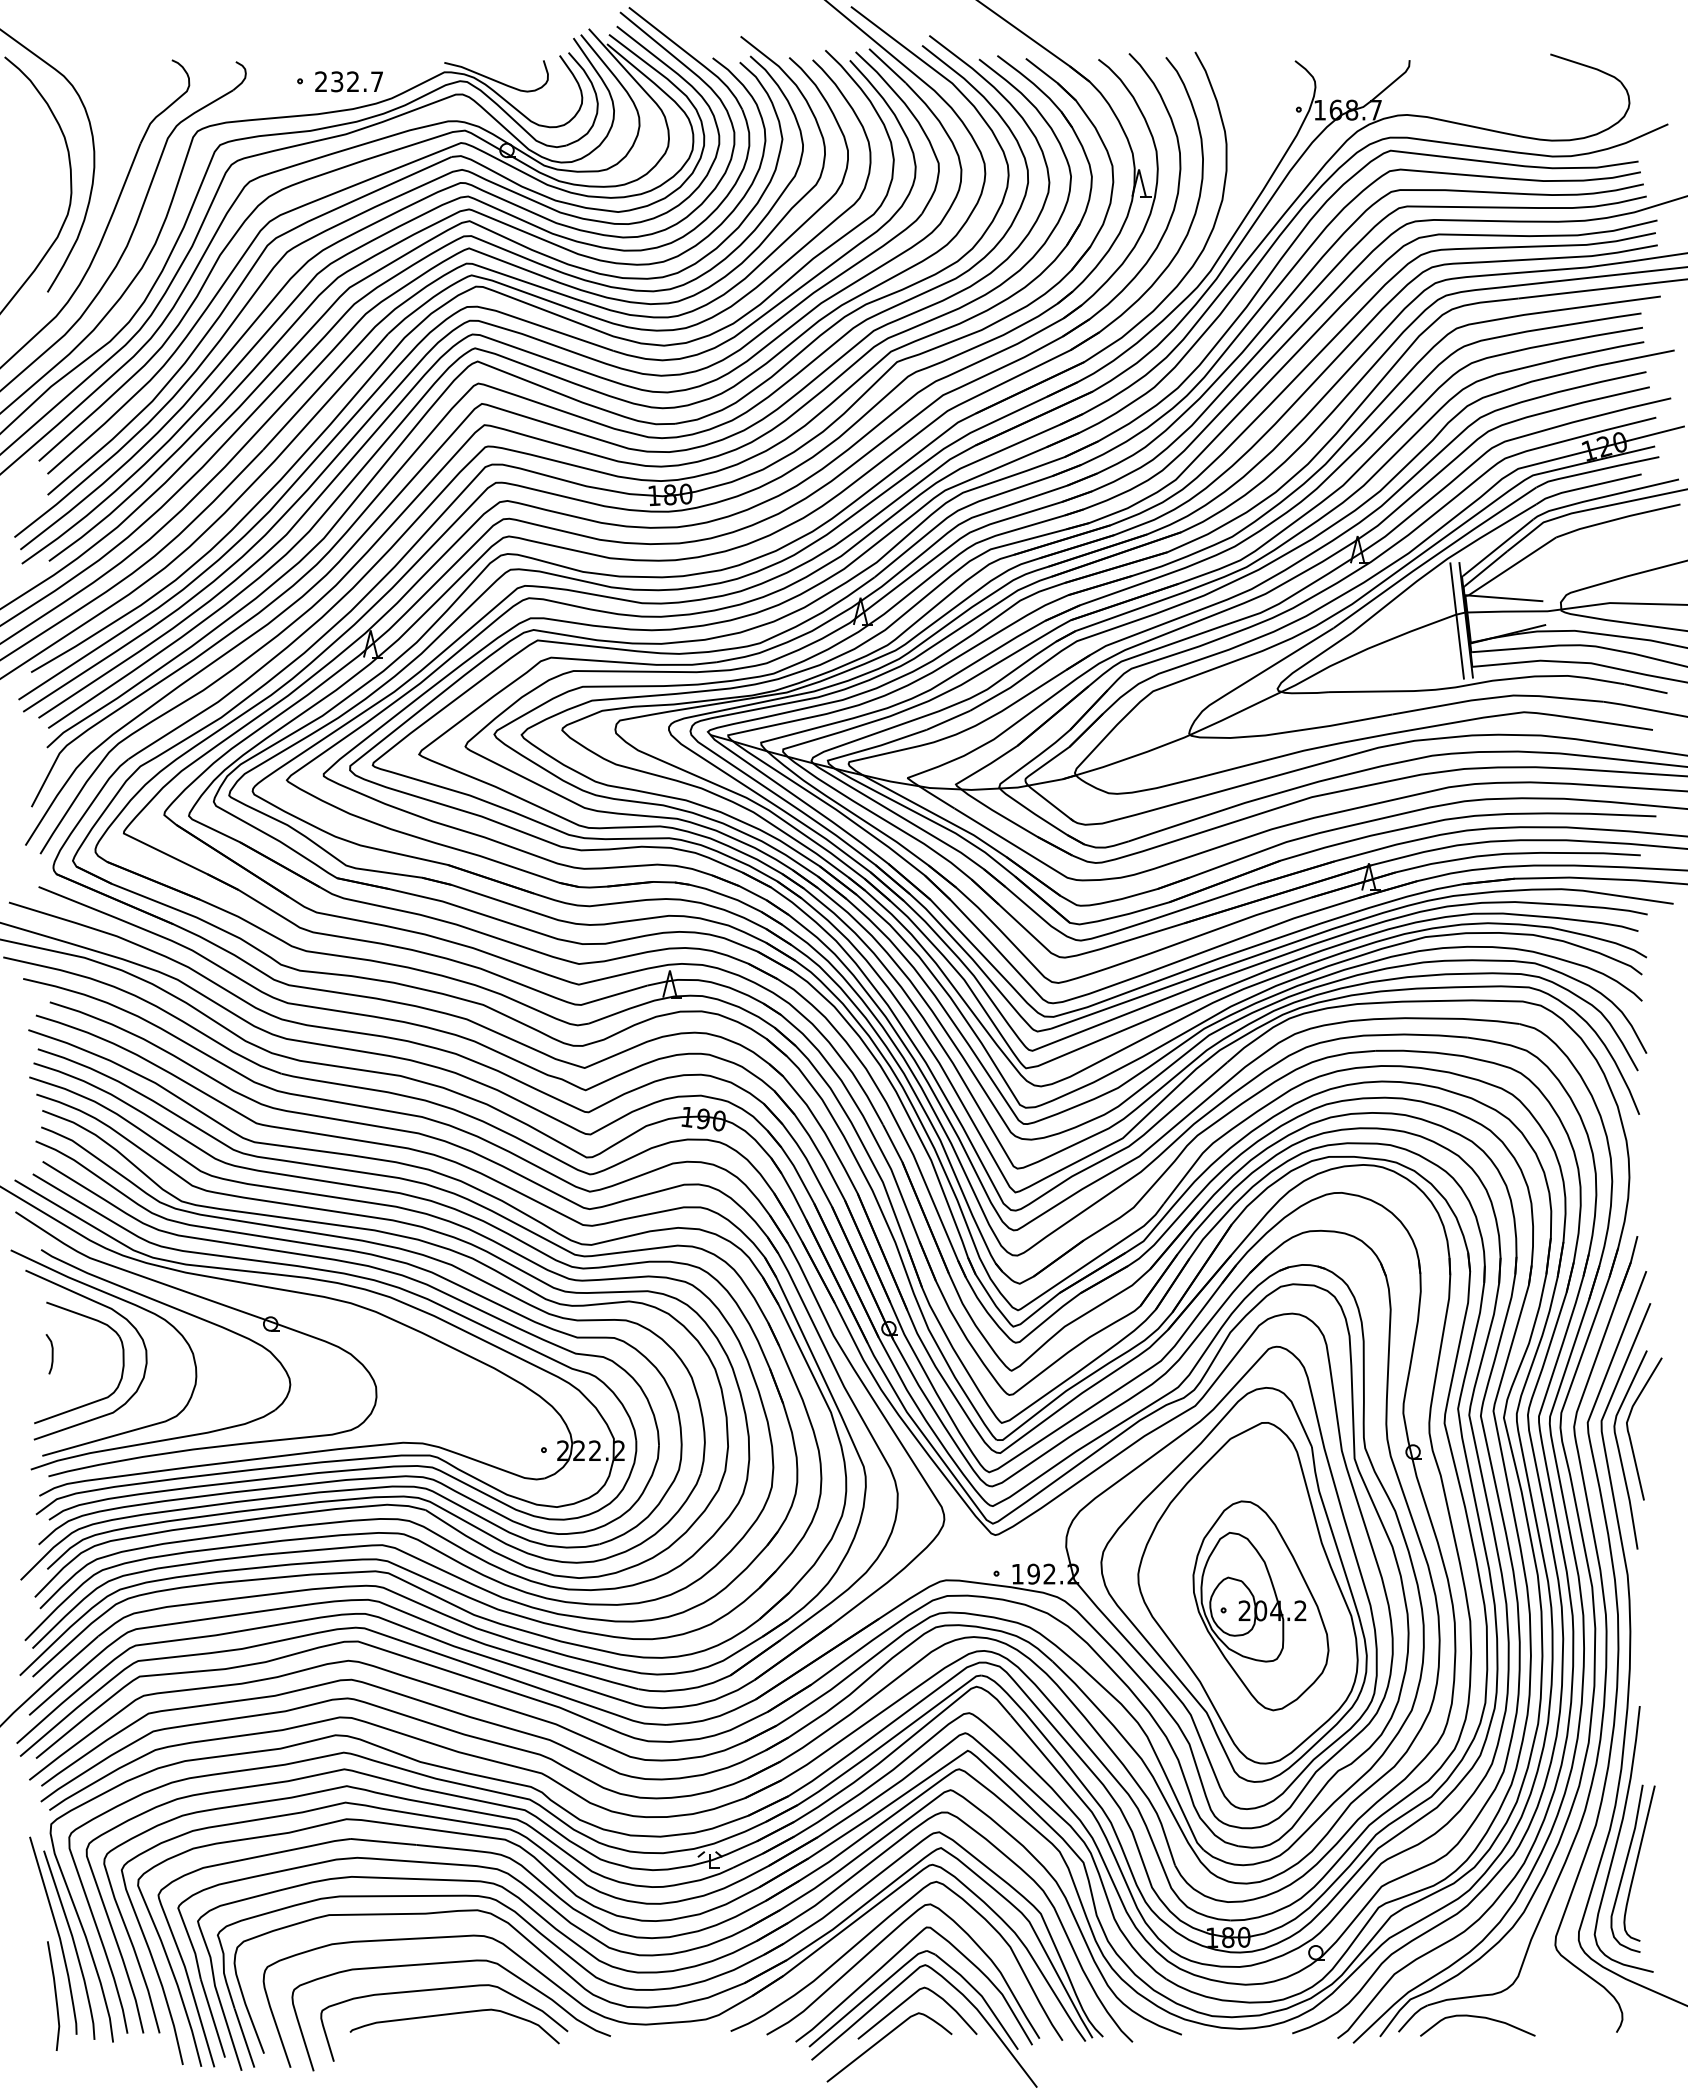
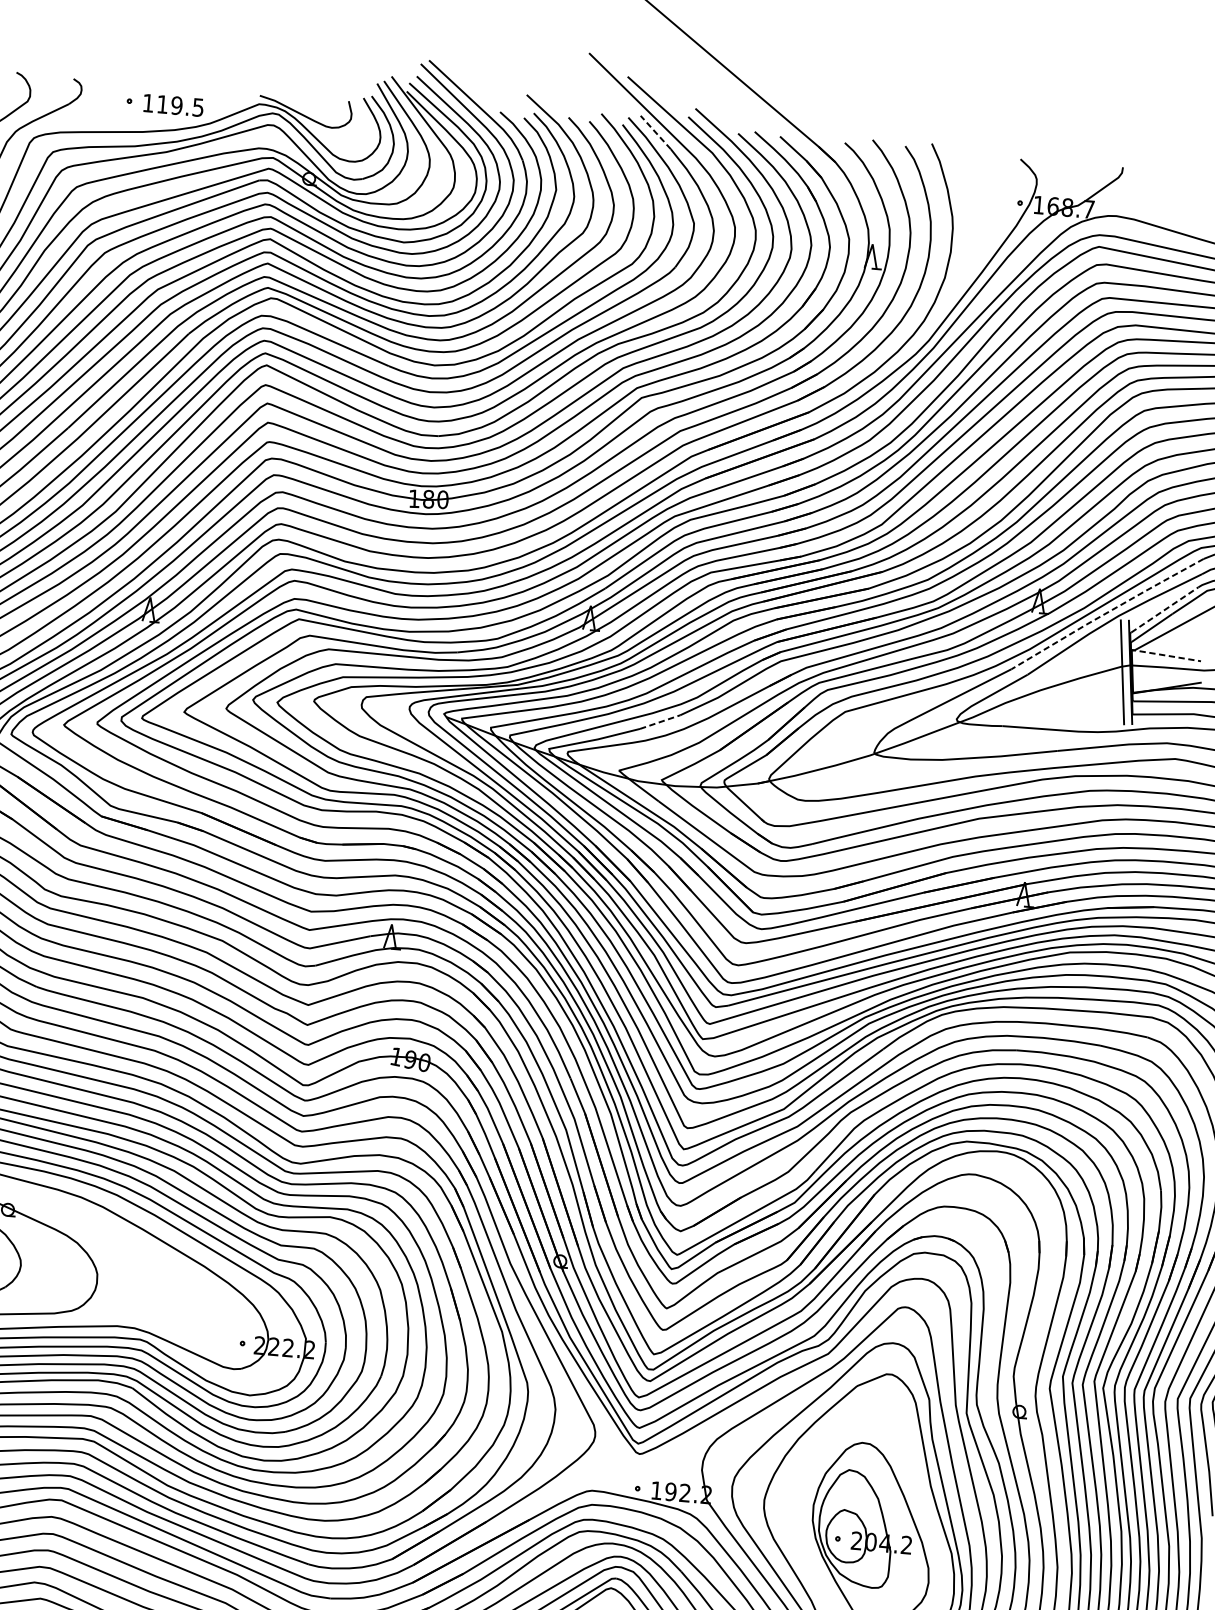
line: (887, 65) -> (655, 132), solid -> dashed
text: (348, 81) -> (172, 105), 232.7 -> 119.5
line: (1498, 547) -> (1165, 609), solid -> dashed
line: (1434, 556) -> (1107, 612), solid -> dashed
line: (1503, 598) -> (1165, 655), solid -> dashed
line: (948, 720) -> (660, 722), solid -> dashed

